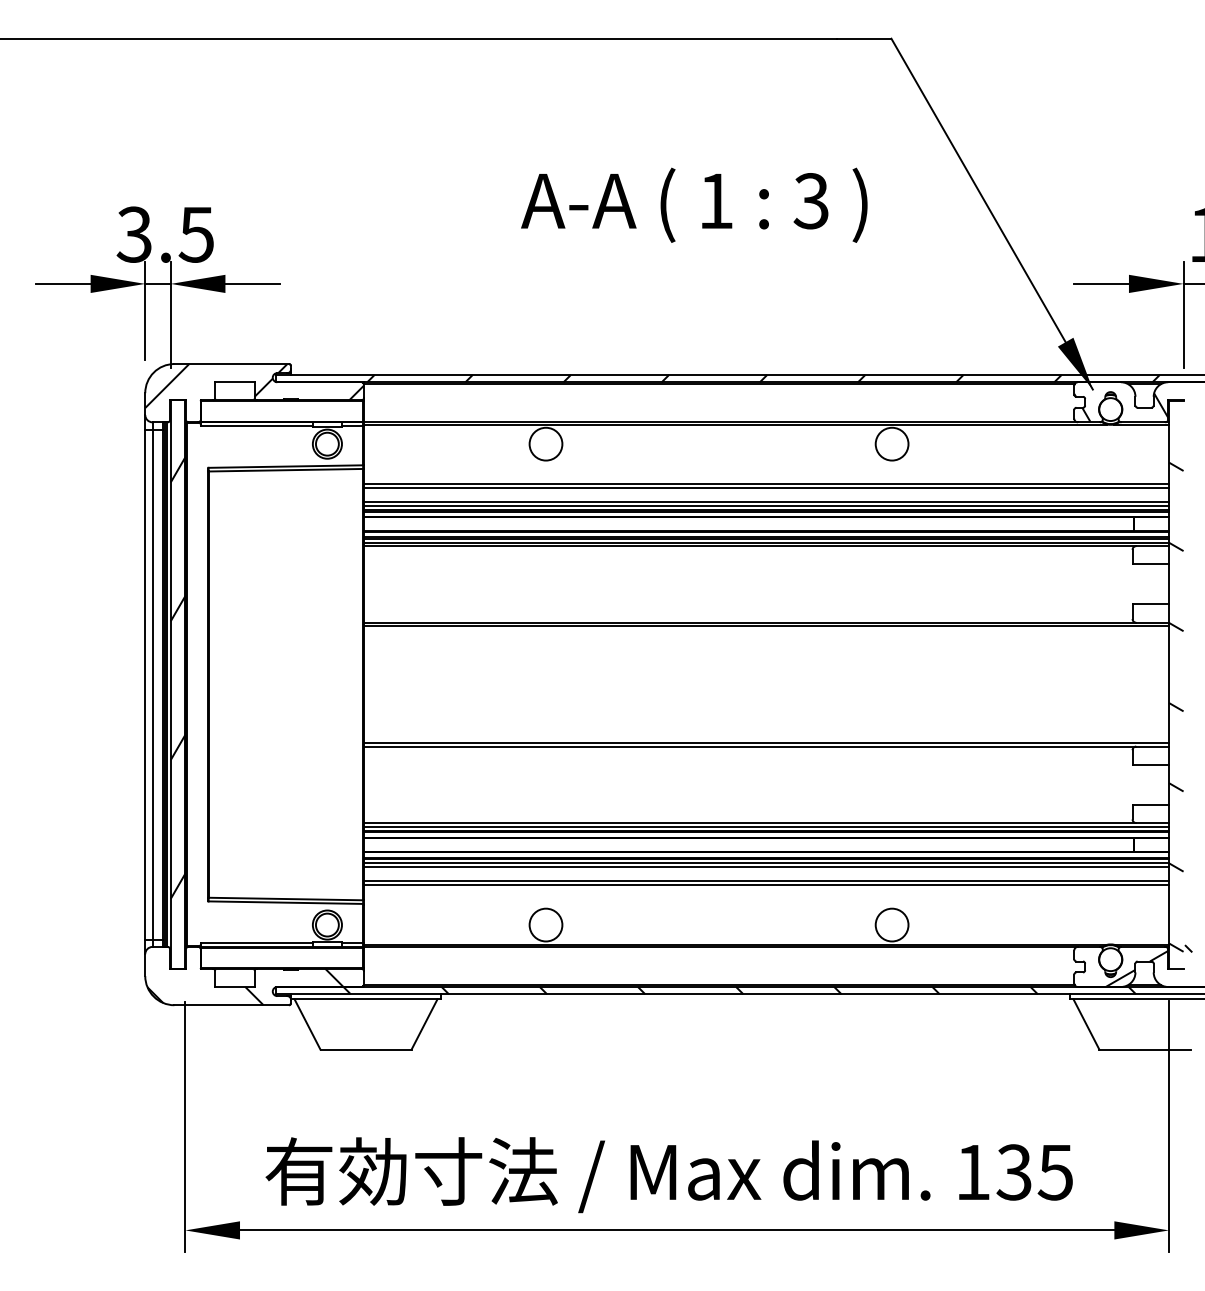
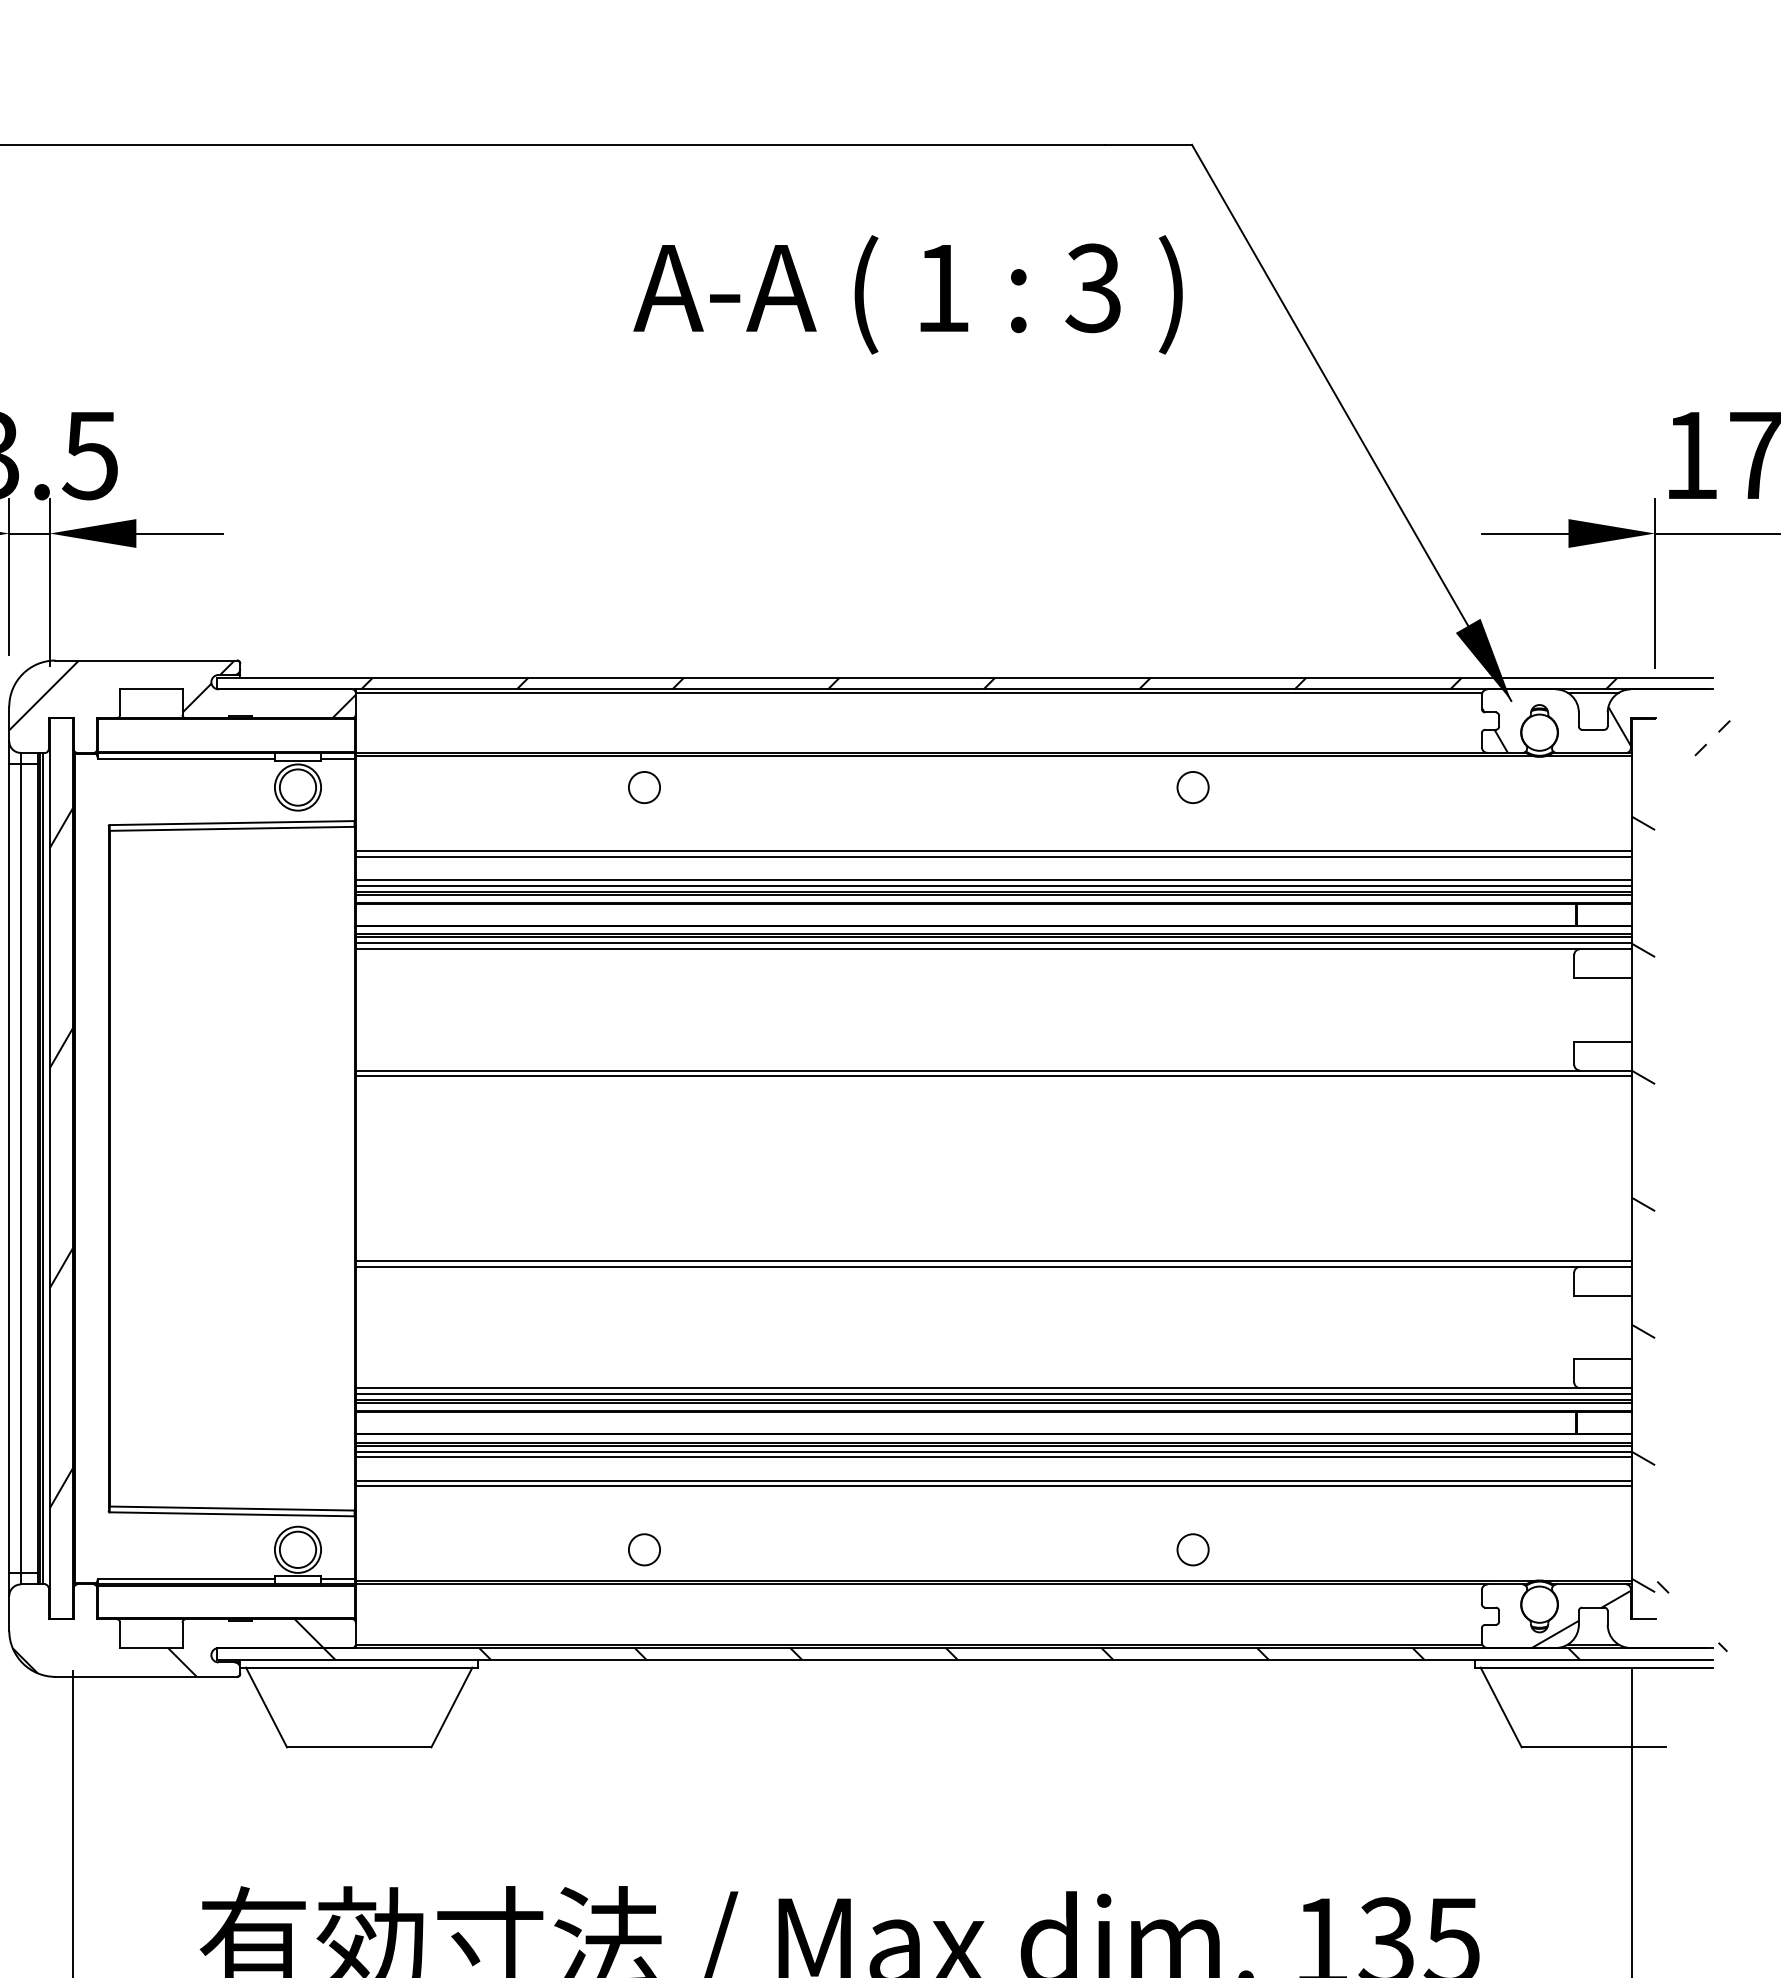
text: (694, 204) -> (908, 293), moved
circle: (545, 443) -> (643, 786), size x0.6
circle: (891, 443) -> (1192, 786), size x0.6
circle: (545, 924) -> (643, 1548), size x0.6
circle: (891, 924) -> (1192, 1548), size x0.6

